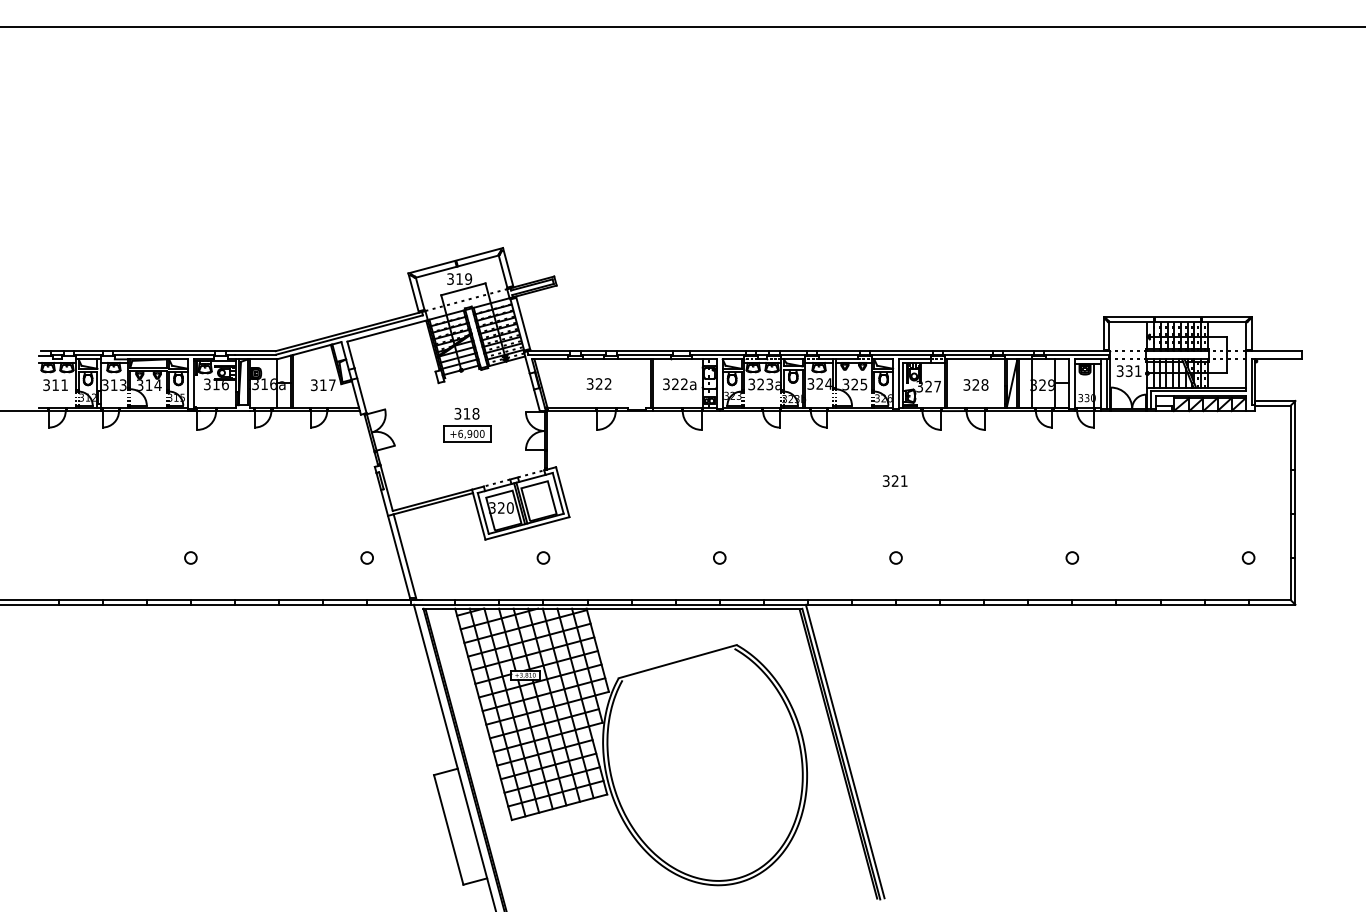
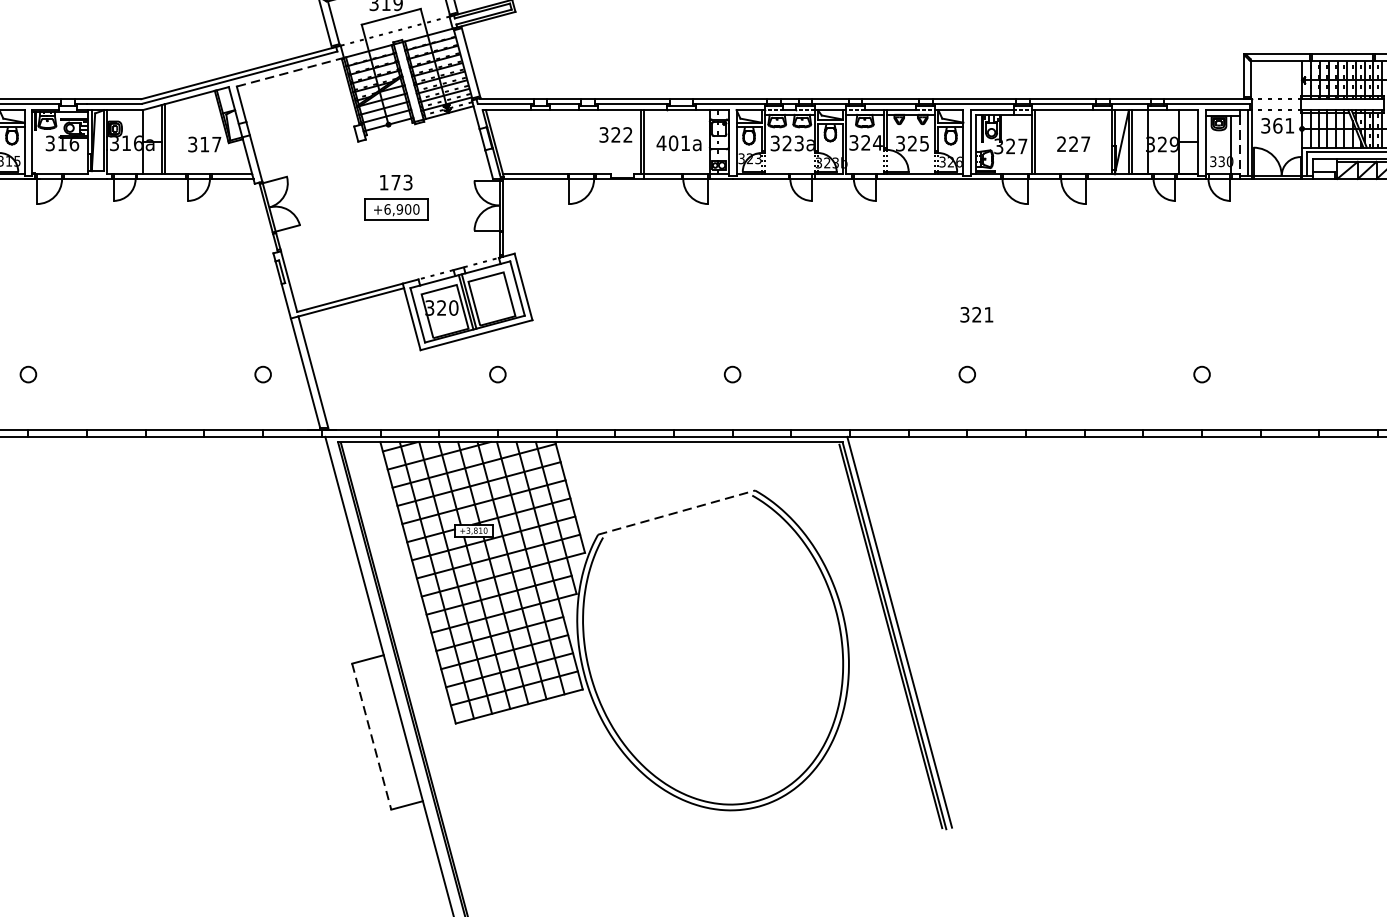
line: (387, 330) -> (290, 71), solid -> dashed
text: (1128, 370) -> (1276, 124), 331 -> 361
text: (598, 383) -> (615, 134), moved
text: (674, 384) -> (672, 143), 322a -> 401a
text: (975, 384) -> (1073, 143), 328 -> 227
line: (1100, 385) -> (1239, 144), solid -> dashed
text: (466, 413) -> (395, 182), 318 -> 173
text: (894, 480) -> (975, 314), moved
line: (678, 661) -> (677, 512), solid -> dashed
line: (448, 829) -> (371, 736), solid -> dashed

